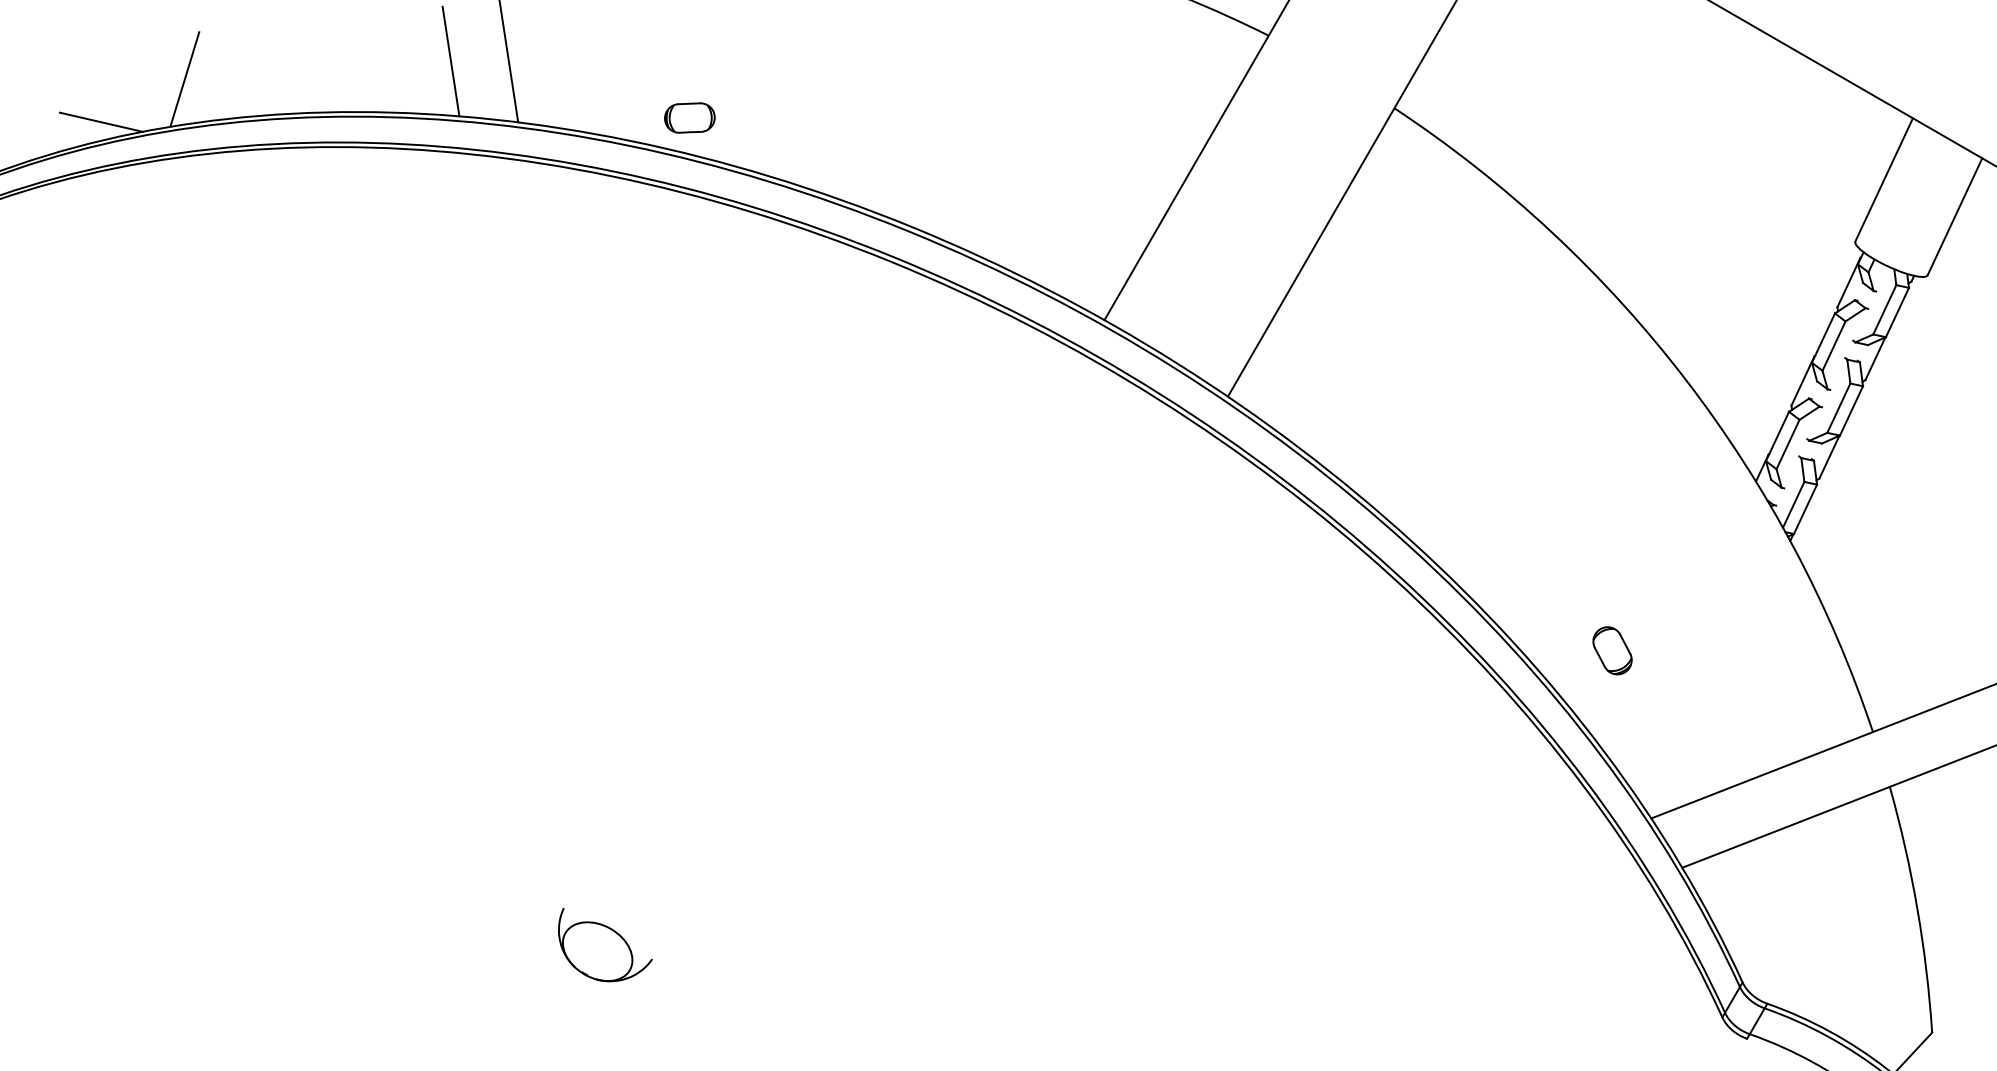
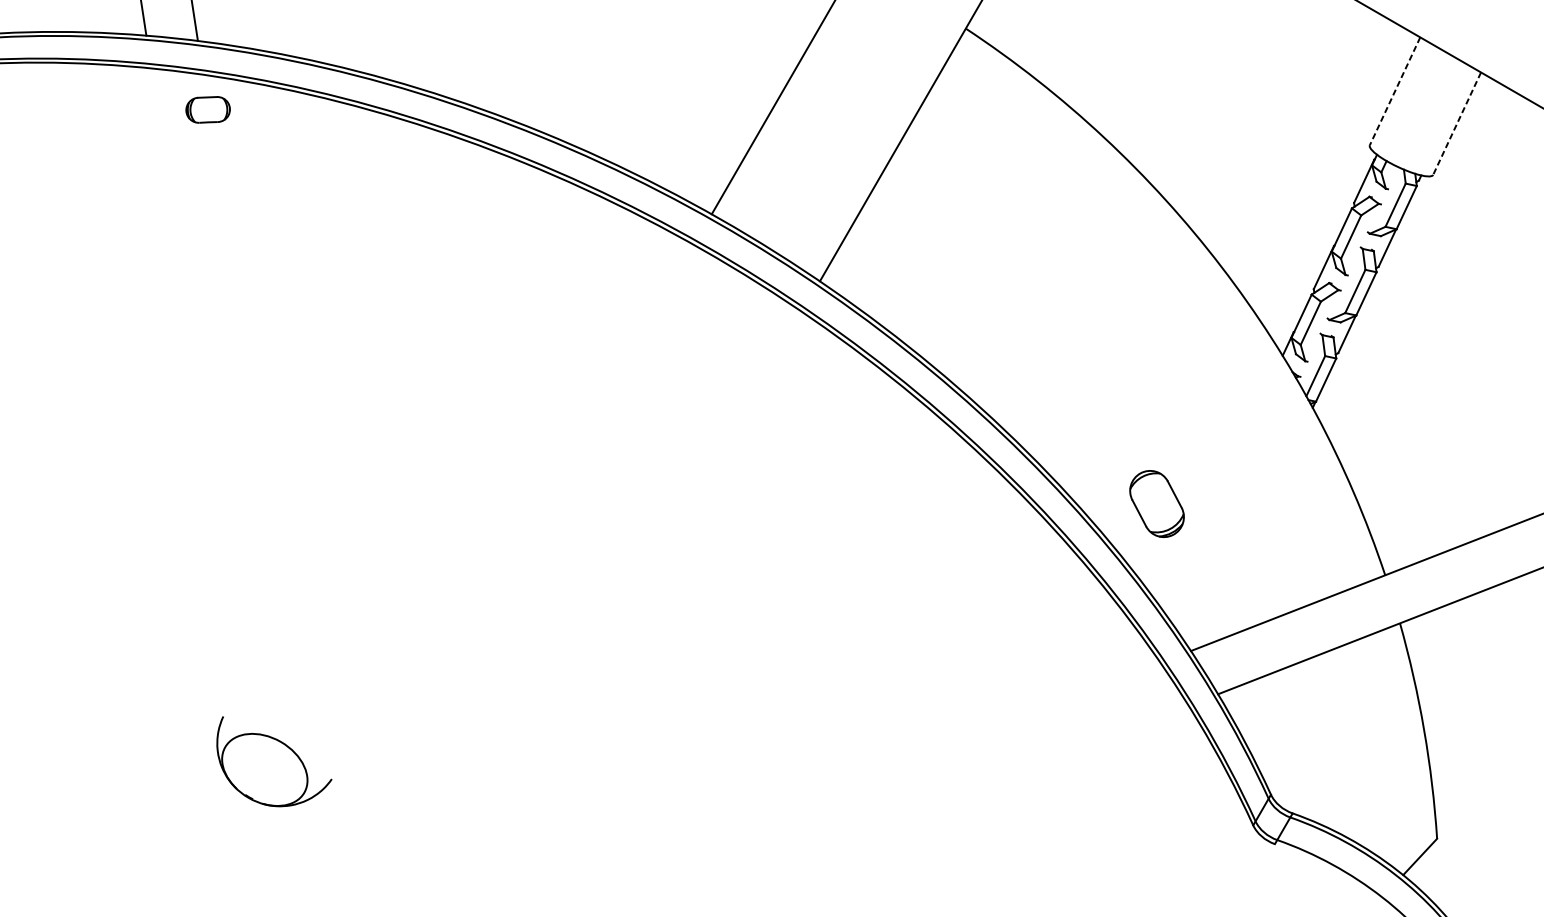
part: (689, 117) -> (207, 109), moved
line: (1884, 179) -> (1395, 91), solid -> dashed
line: (1954, 217) -> (1456, 124), solid -> dashed
part: (1612, 650) -> (1156, 503), size x1.6
part: (605, 945) -> (274, 762), size x1.4

